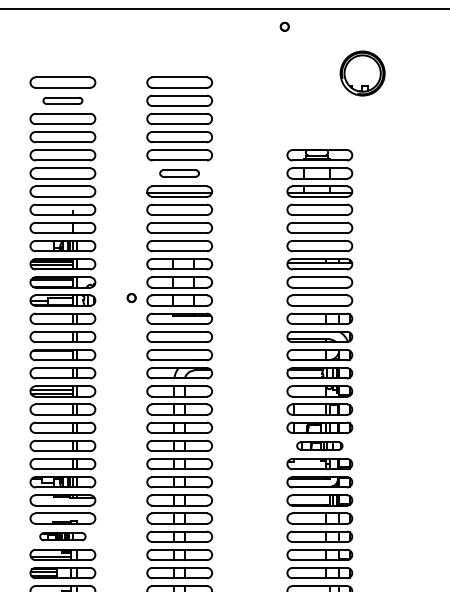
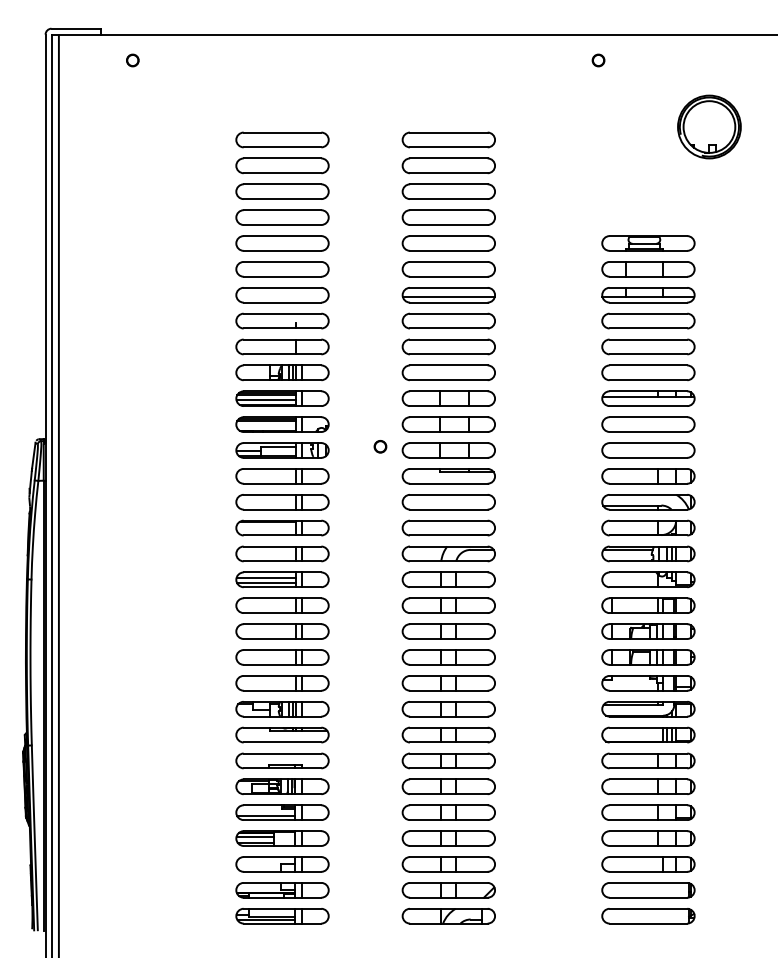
part: (62, 100) -> (282, 165), size x1.67
part: (179, 173) -> (448, 269), size x1.67
part: (319, 445) -> (648, 657), size x1.43
part: (62, 536) -> (282, 786), size x1.43

